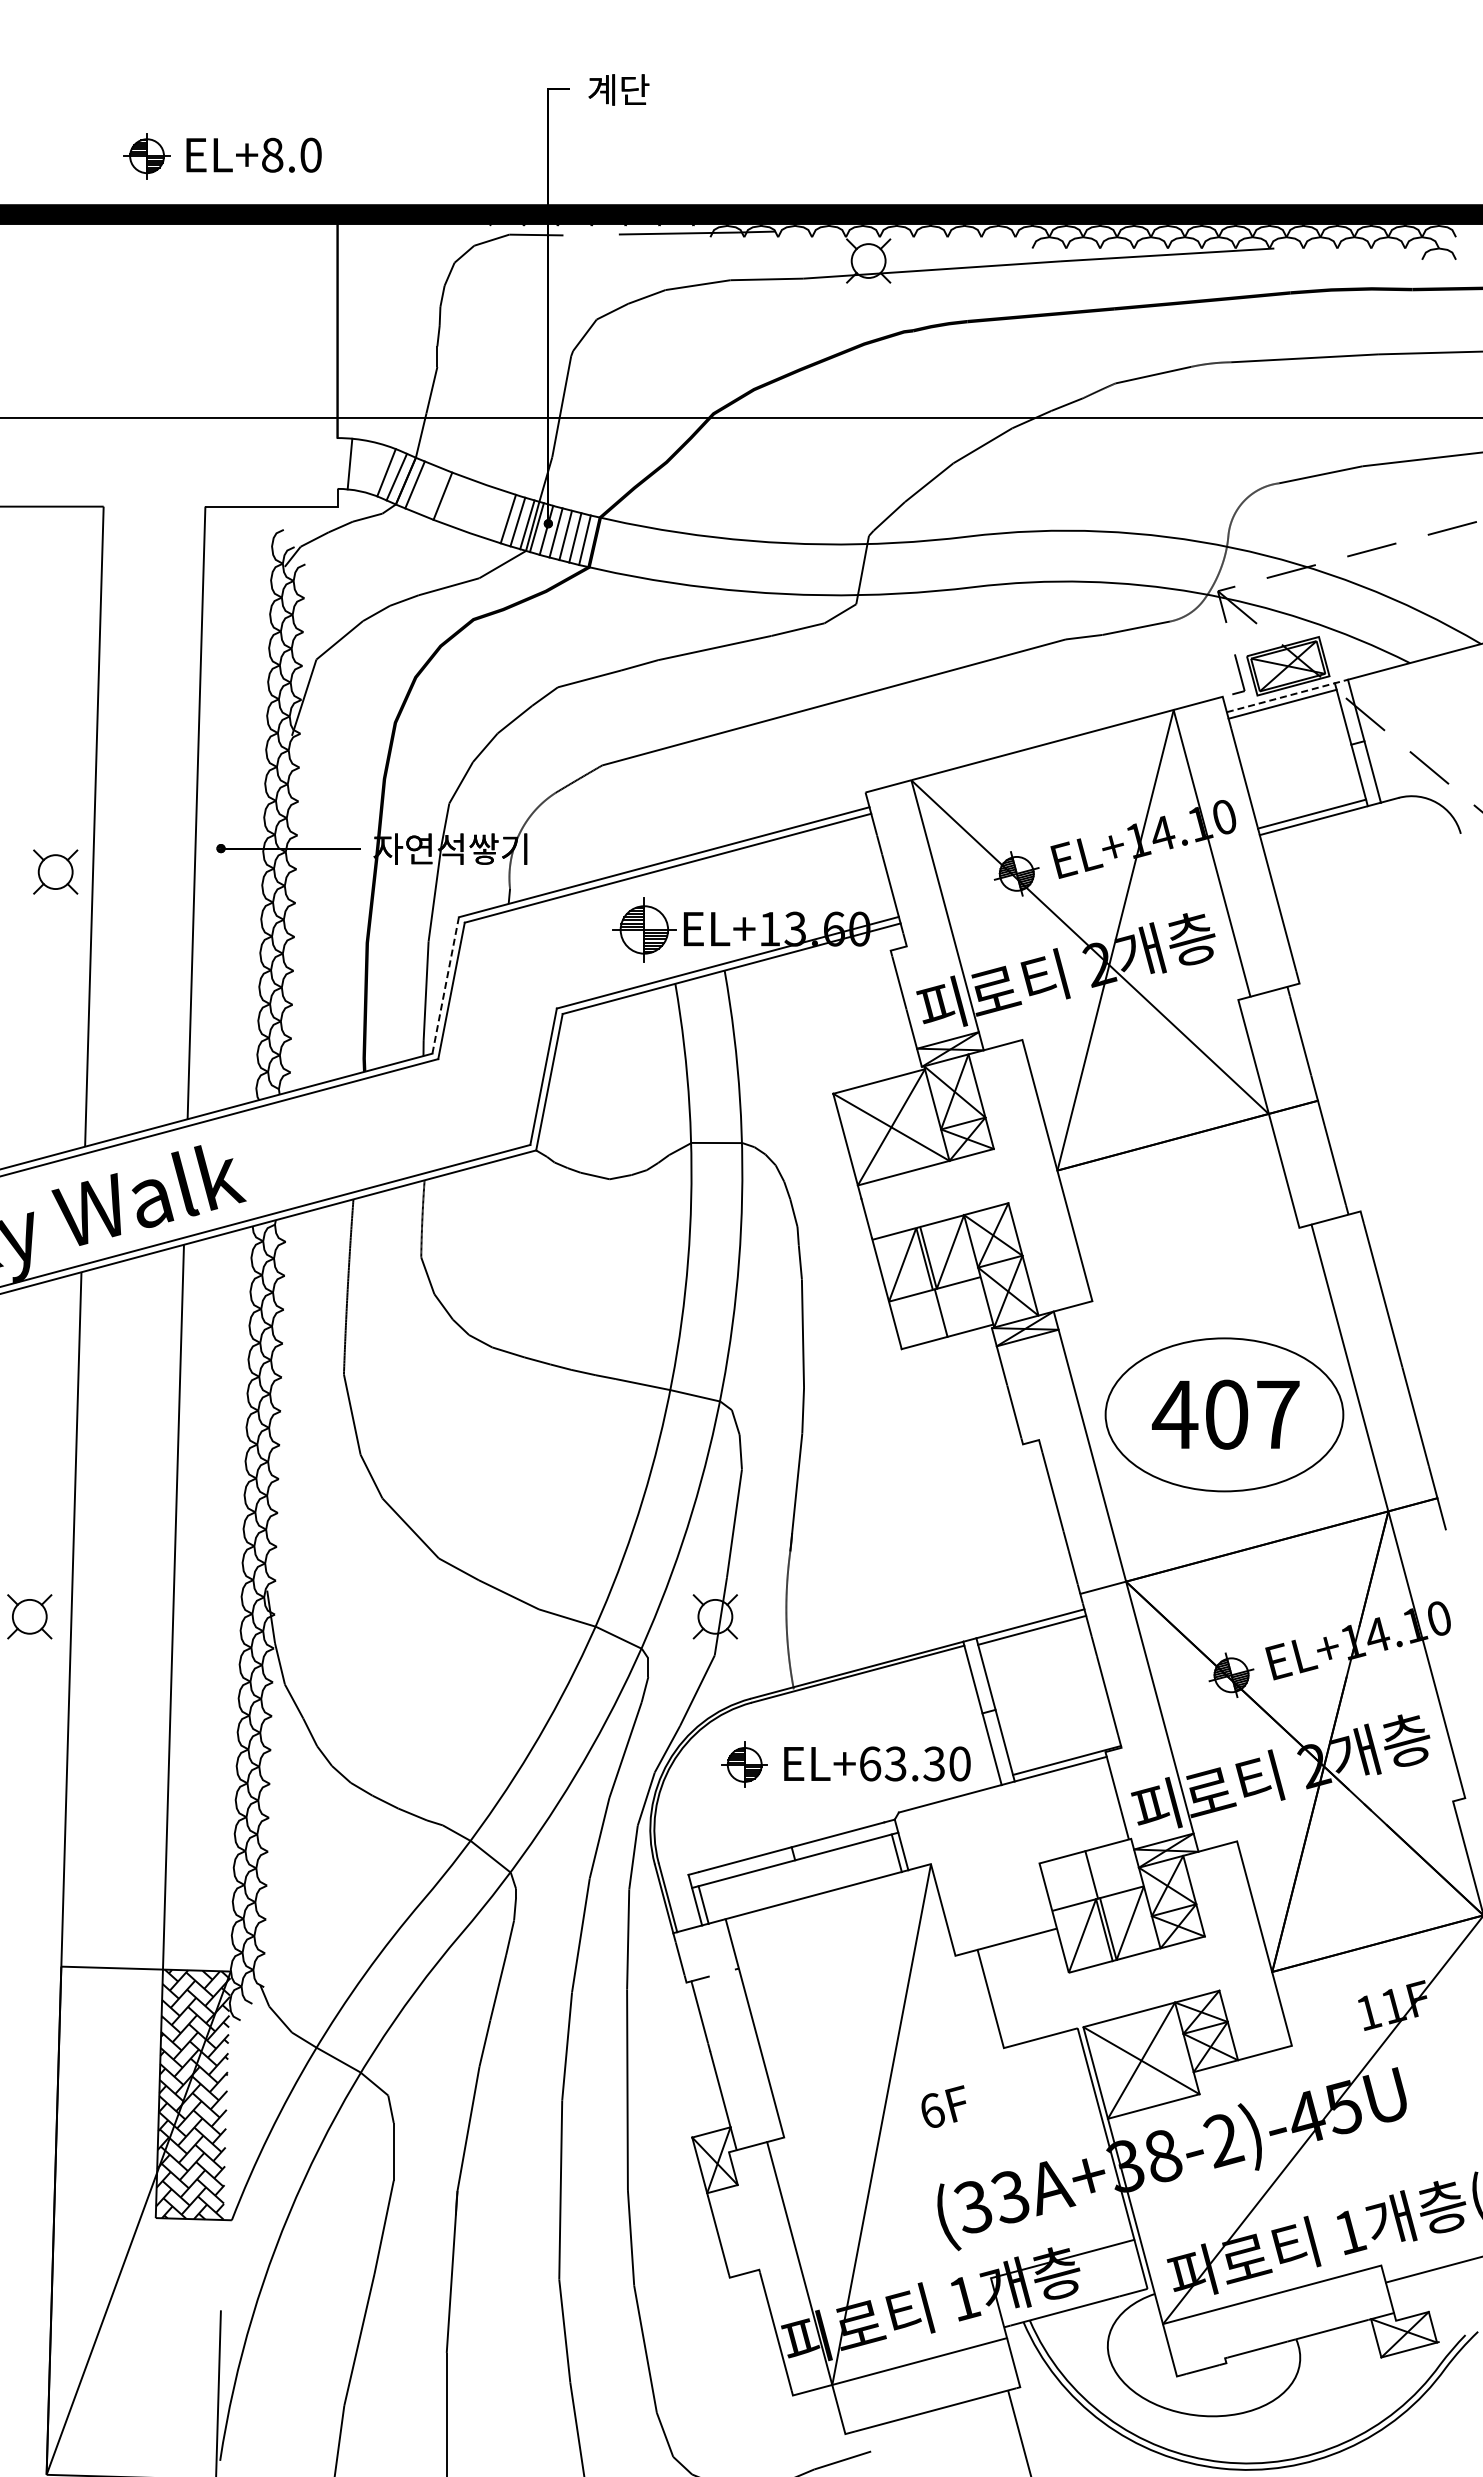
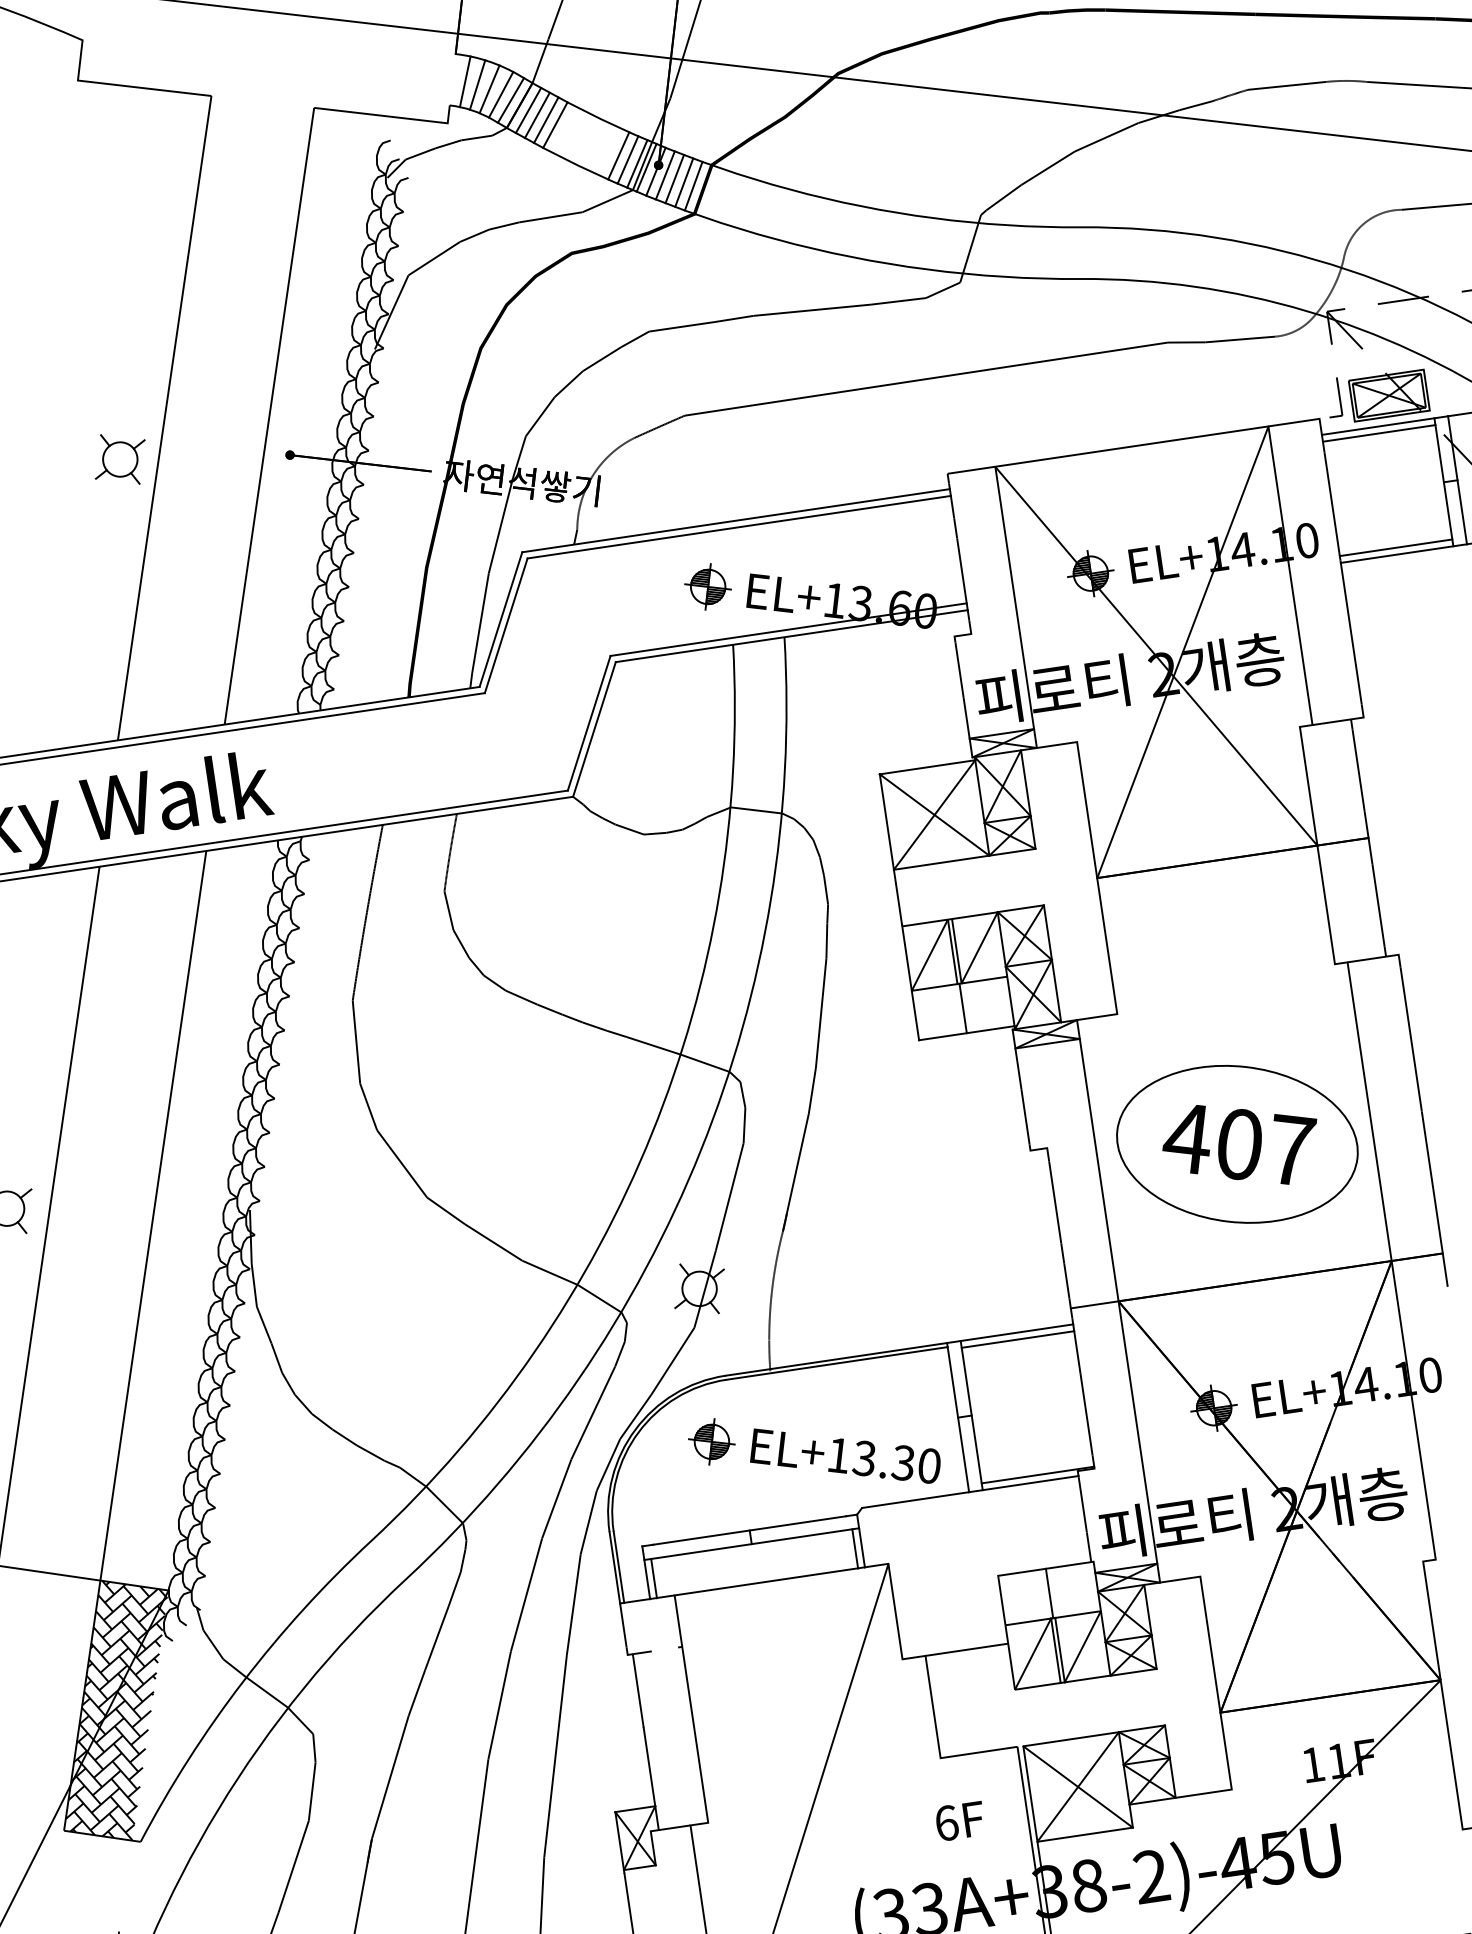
line: (362, 465) -> (477, 84), added
line: (374, 468) -> (489, 89), added
line: (423, 488) -> (536, 115), added
line: (433, 492) -> (546, 120), added
line: (1287, 695) -> (1385, 425), dashed -> solid
part: (644, 930) -> (708, 587), size x0.71
line: (445, 984) -> (500, 618), dashed -> solid
text: (870, 1763) -> (839, 1455), EL+63.30 -> EL+13.30
text: (943, 2106) -> (958, 1820), moved

